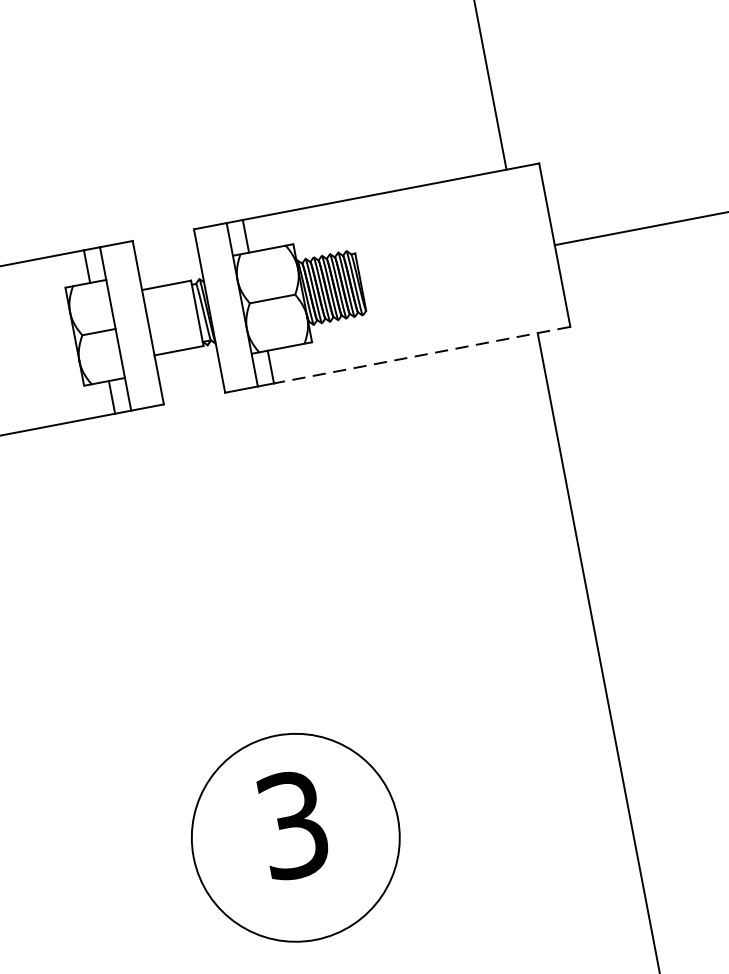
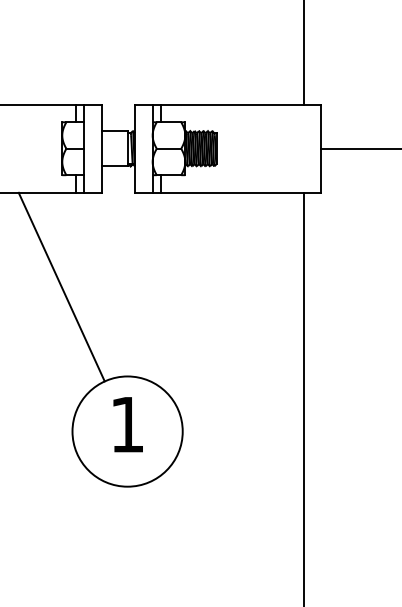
line: (422, 354) -> (241, 192), dashed -> solid
line: (121, 592) -> (61, 286), added
text: (293, 824) -> (127, 424), 3 -> 1

